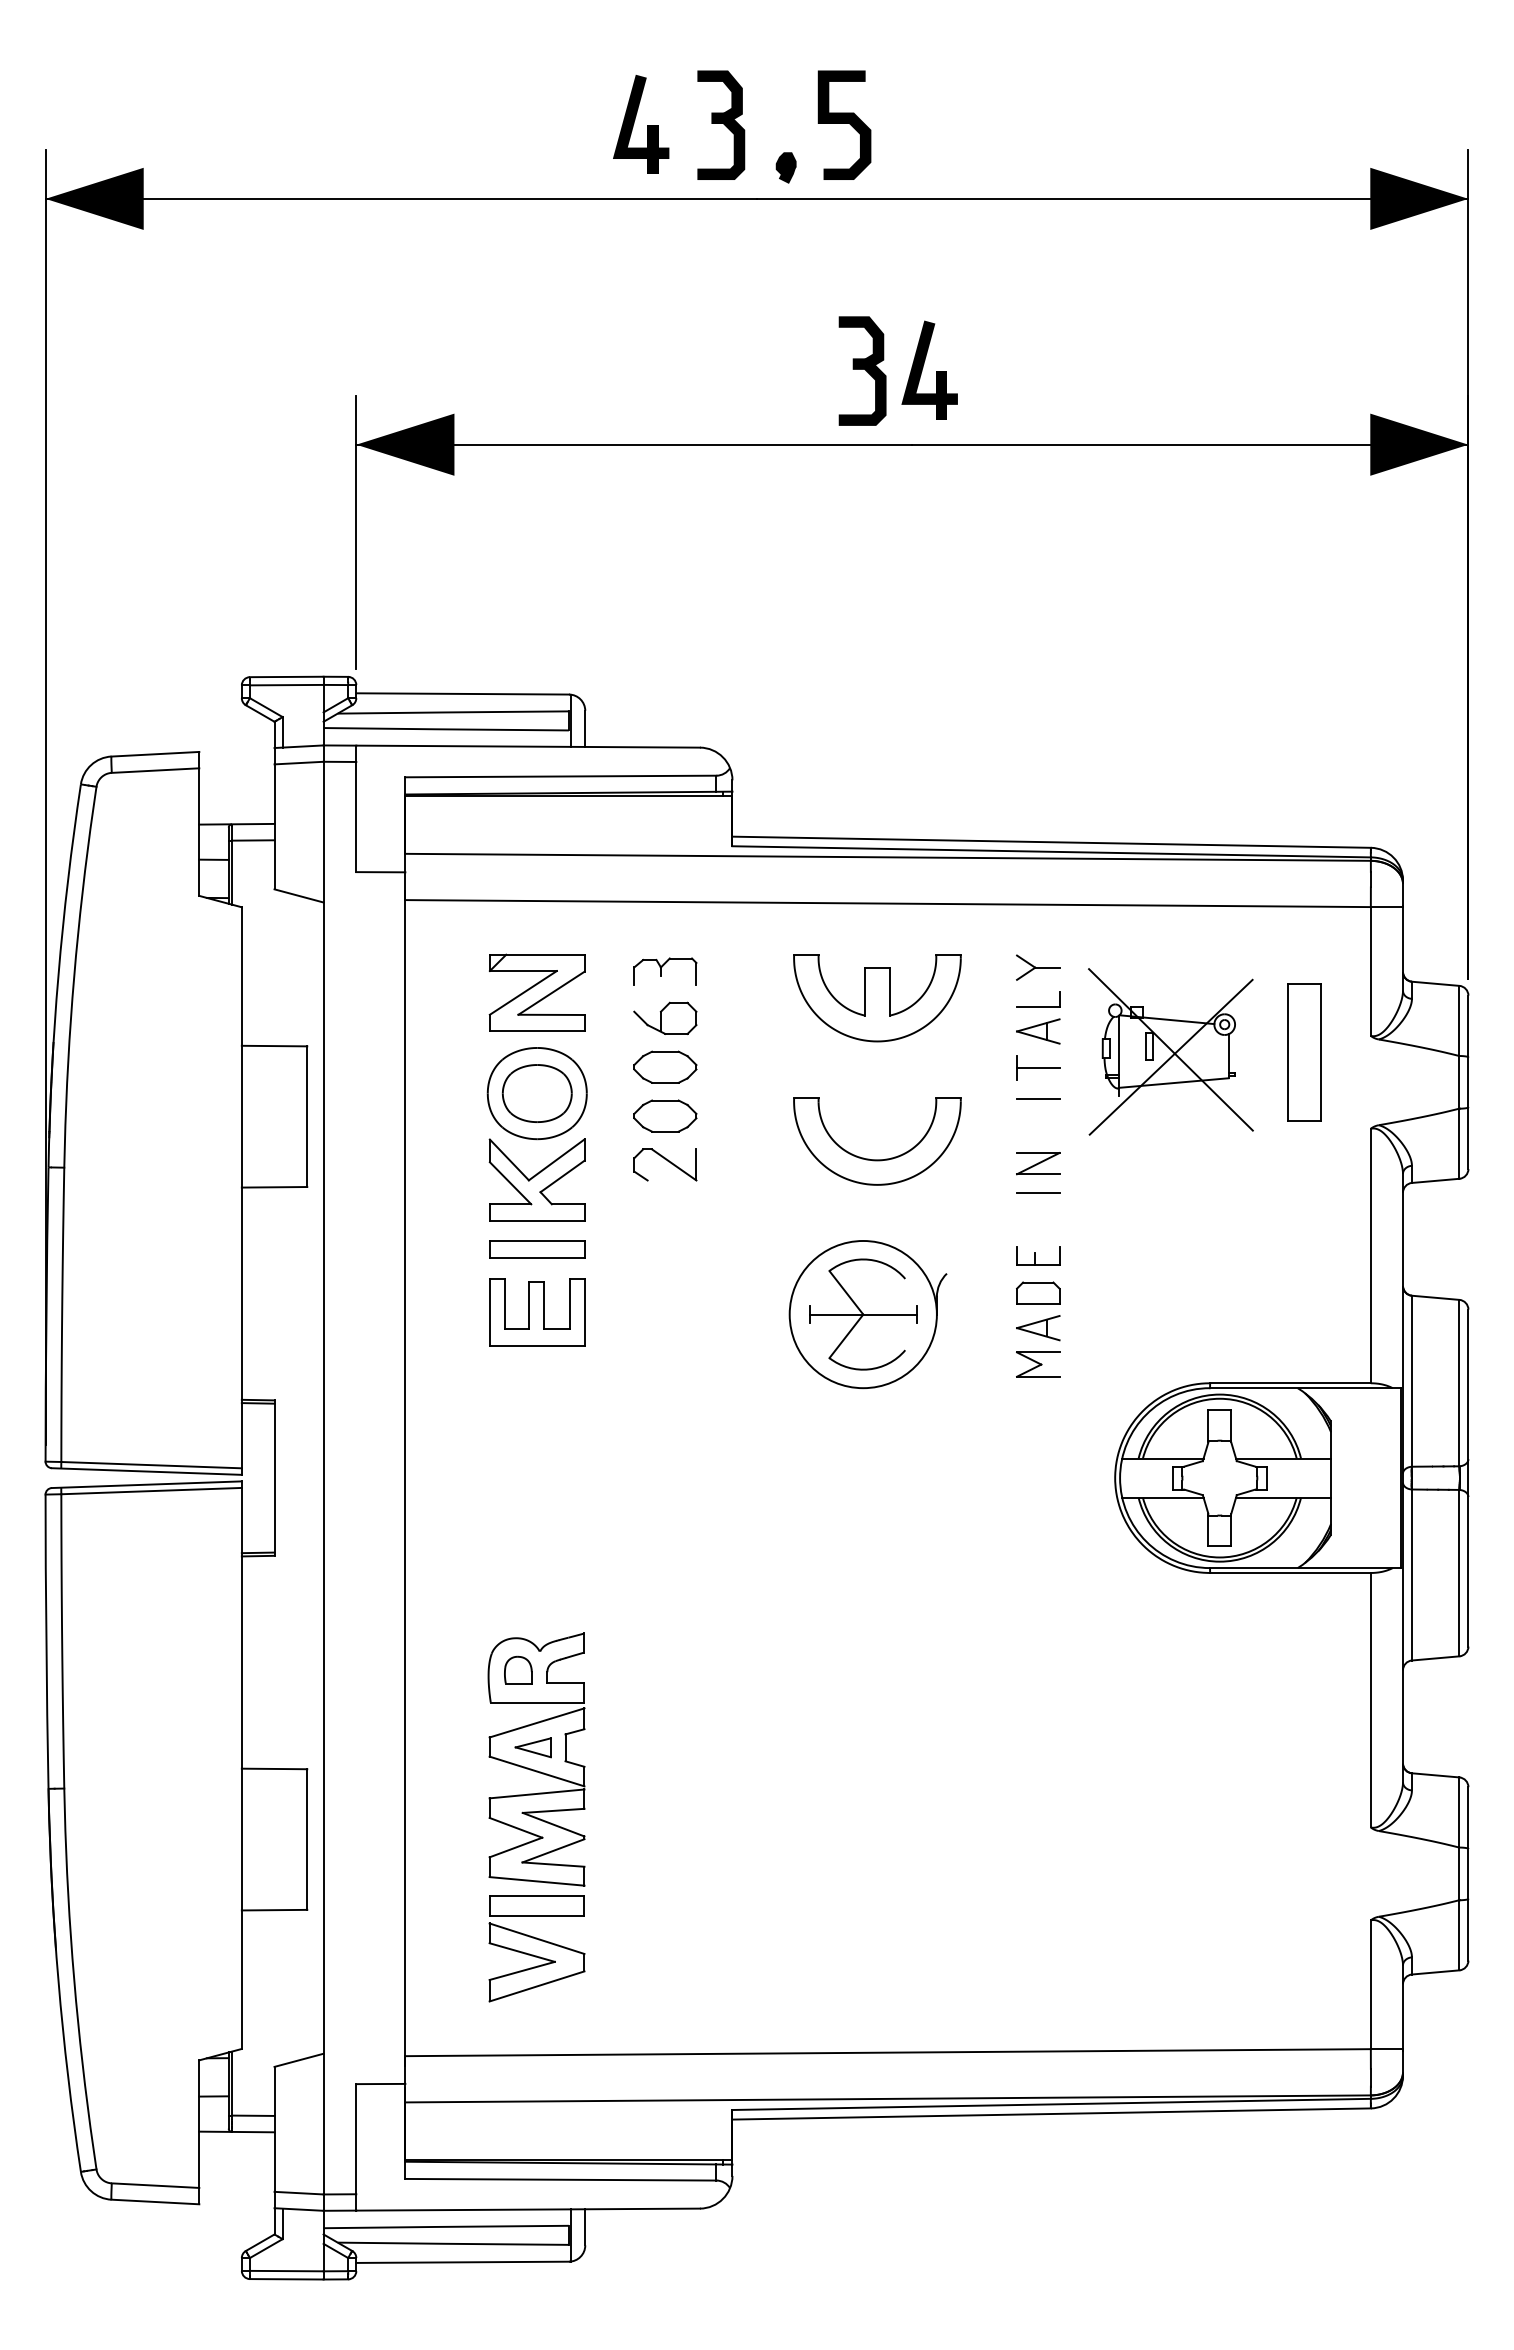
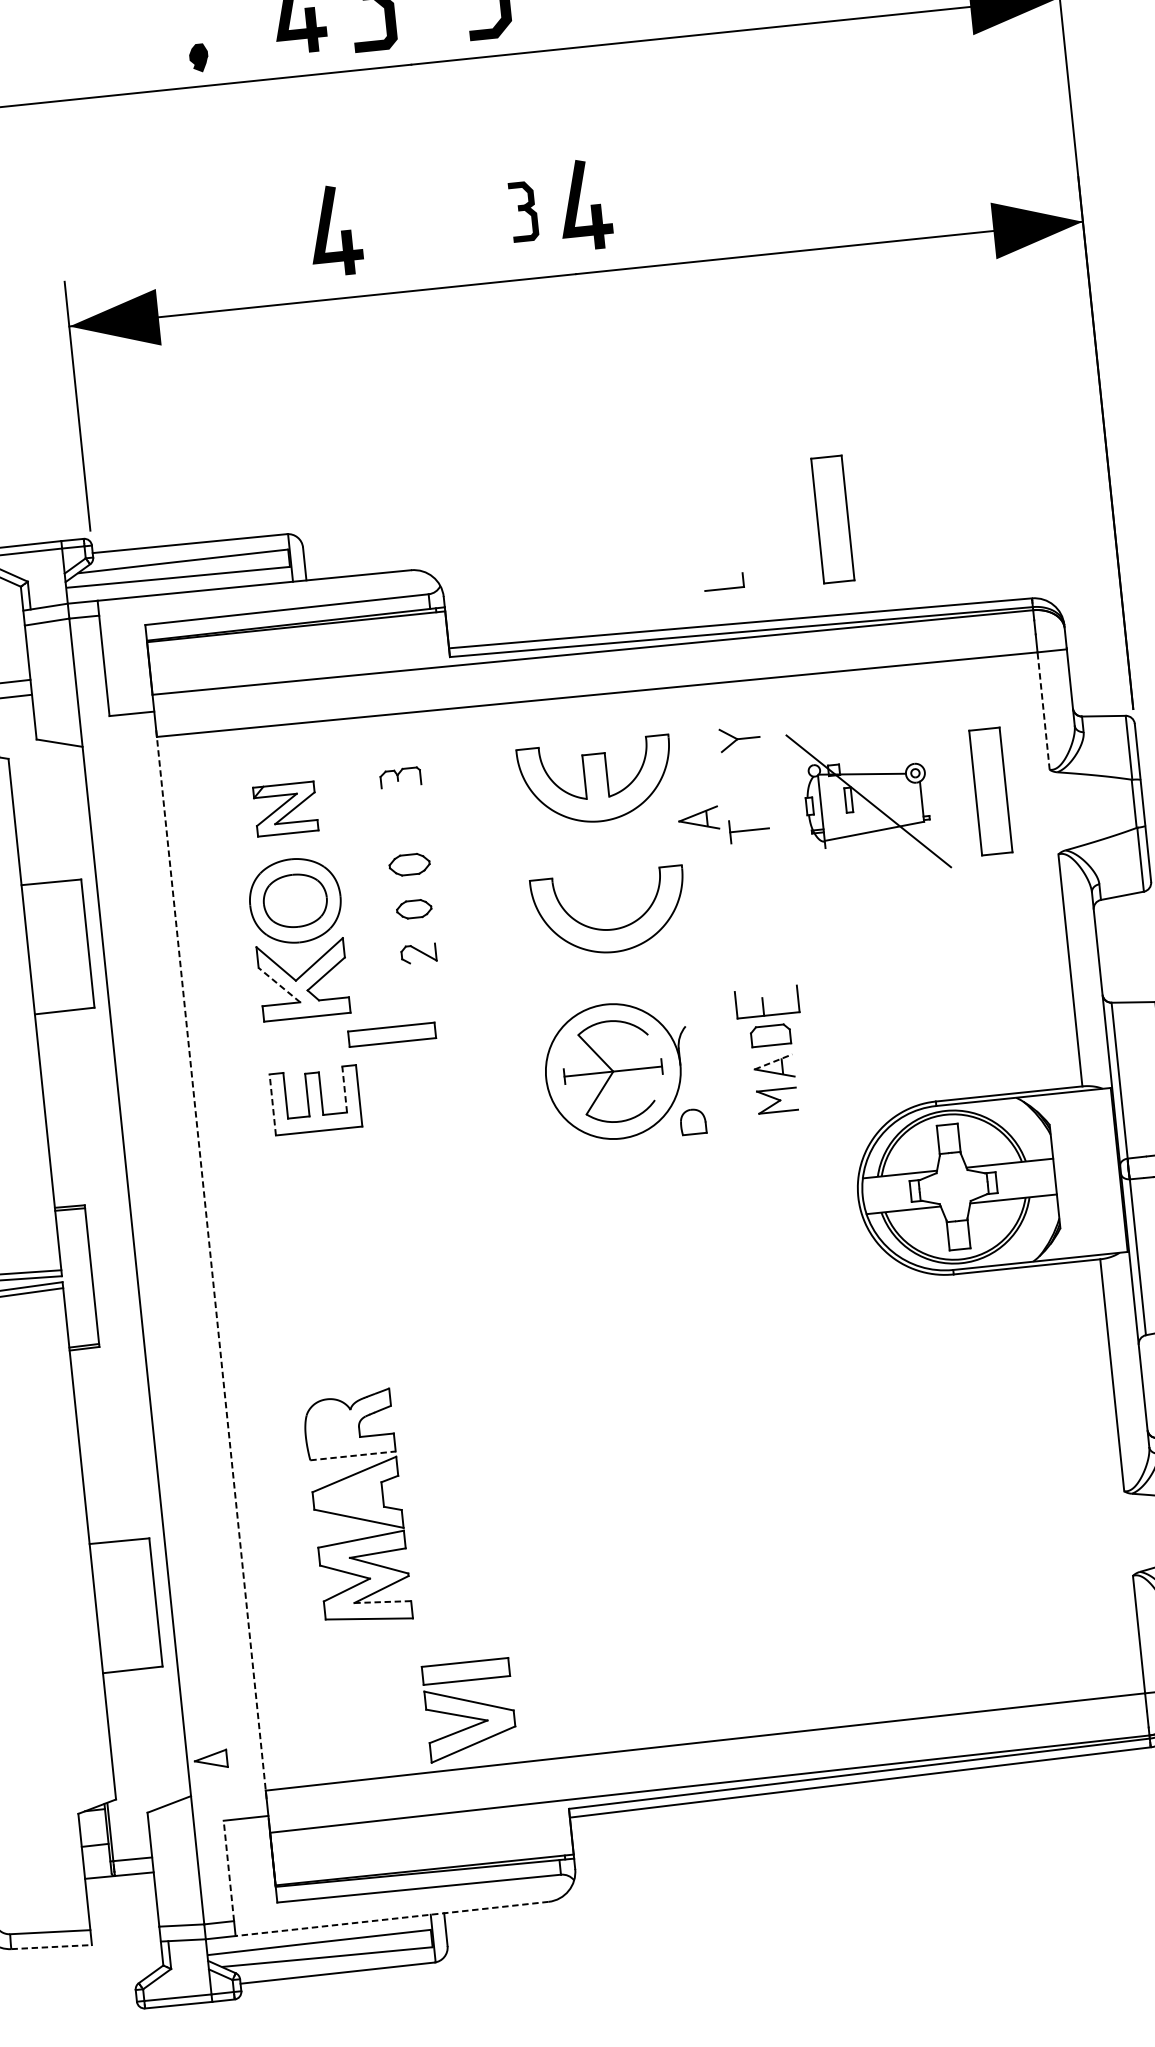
part: (785, 167) -> (198, 57), moved
part: (649, 368) -> (329, 229), added
part: (862, 370) -> (523, 211), size x0.6
part: (1163, 739) -> (832, 519), added
part: (665, 971) -> (400, 777), size x0.7
line: (1370, 971) -> (1043, 711), solid -> dashed
part: (536, 992) -> (285, 808), size x0.7
part: (1038, 1006) -> (724, 588), moved
part: (665, 1017) -> (405, 819), removed
part: (1038, 1031) -> (698, 819), moved
line: (1170, 1056) -> (869, 807), removed
part: (665, 1066) -> (409, 864), size x0.7
line: (1038, 1099) -> (752, 859), removed
part: (665, 1115) -> (414, 908), size x0.6
part: (1038, 1163) -> (758, 917), removed
part: (665, 1164) -> (418, 953), size x0.6
line: (510, 1182) -> (279, 984), solid -> dashed
line: (1038, 1193) -> (761, 944), removed
part: (537, 1249) -> (392, 1034), moved
part: (1038, 1255) -> (767, 1001), size x1.6
line: (569, 1303) -> (344, 1089), solid -> dashed
line: (489, 1312) -> (272, 1104), solid -> dashed
line: (1038, 1321) -> (773, 1061), solid -> dashed
line: (405, 1478) -> (211, 1264), solid -> dashed
part: (518, 1669) -> (693, 1121), moved
line: (537, 1702) -> (352, 1455), solid -> dashed
part: (532, 1747) -> (210, 1759), moved
line: (554, 1864) -> (383, 1601), solid -> dashed
part: (536, 1948) -> (469, 1710), moved
line: (356, 2138) -> (229, 1870), solid -> dashed
line: (155, 2201) -> (51, 1946), solid -> dashed
line: (528, 2209) -> (392, 1918), solid -> dashed

